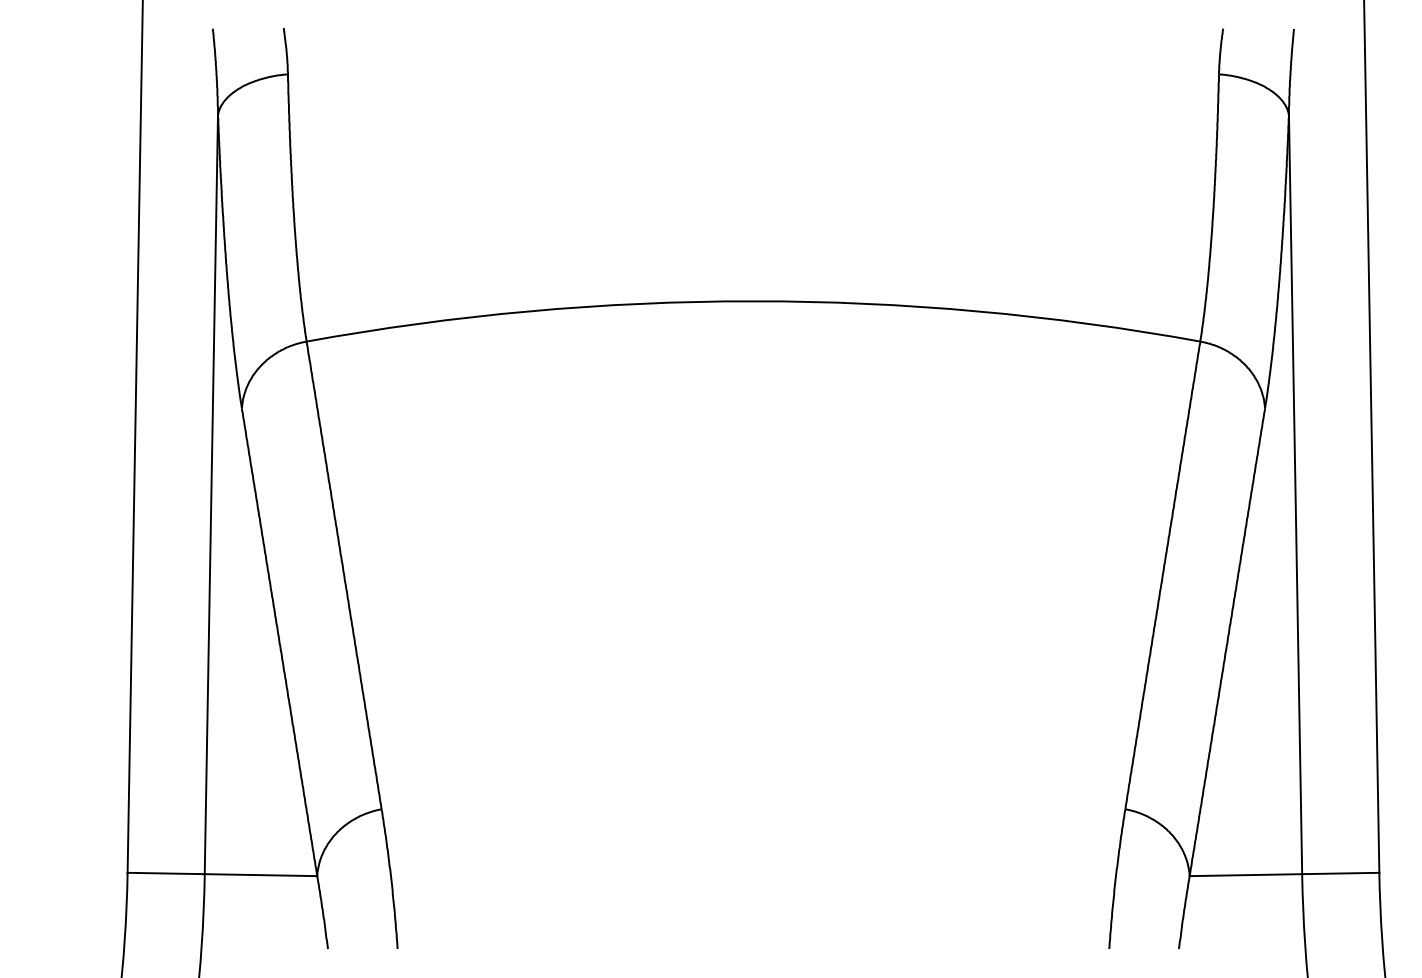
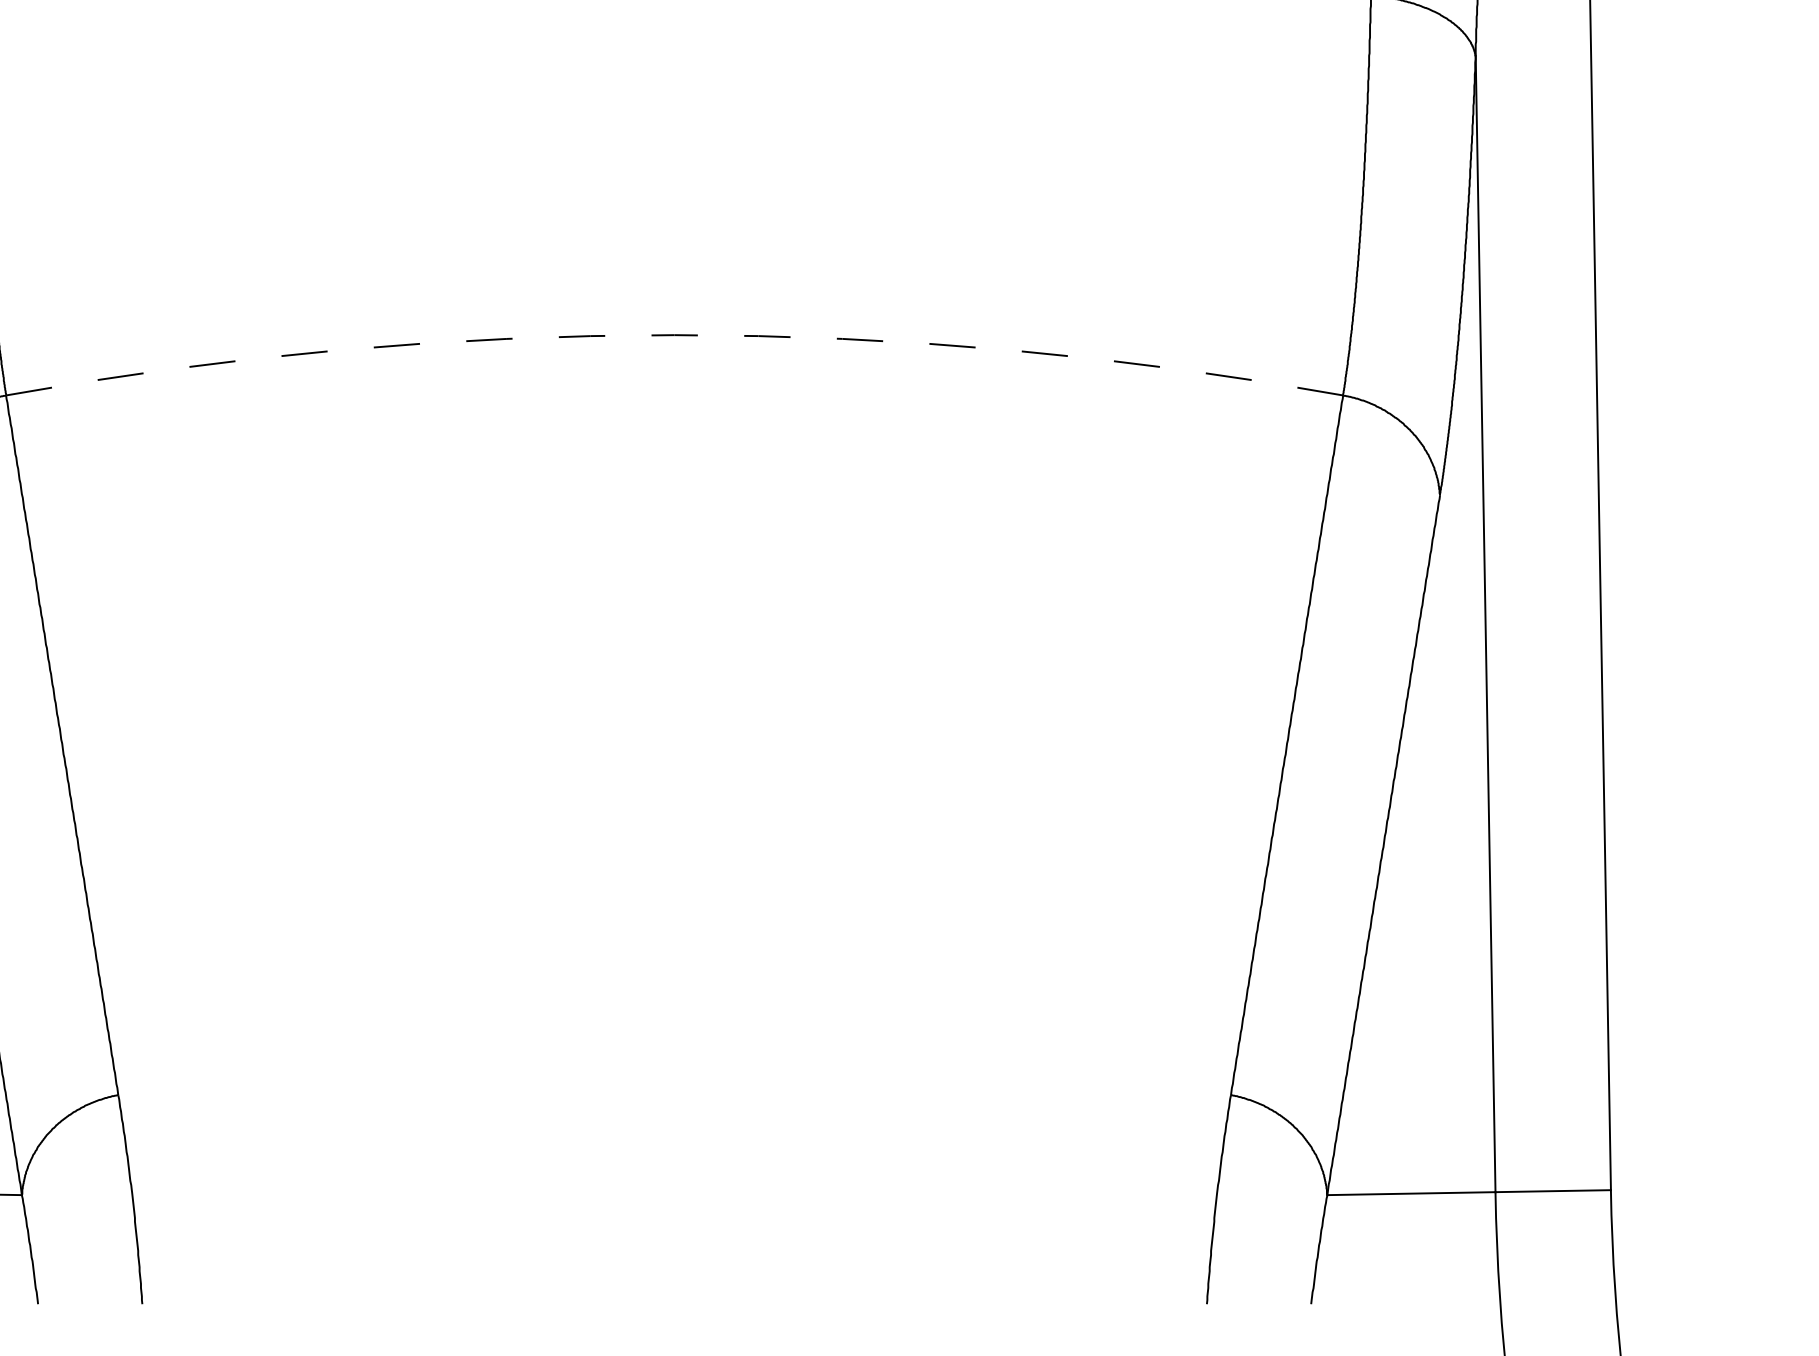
arc: (753, 301) -> (674, 335), solid -> dashed

